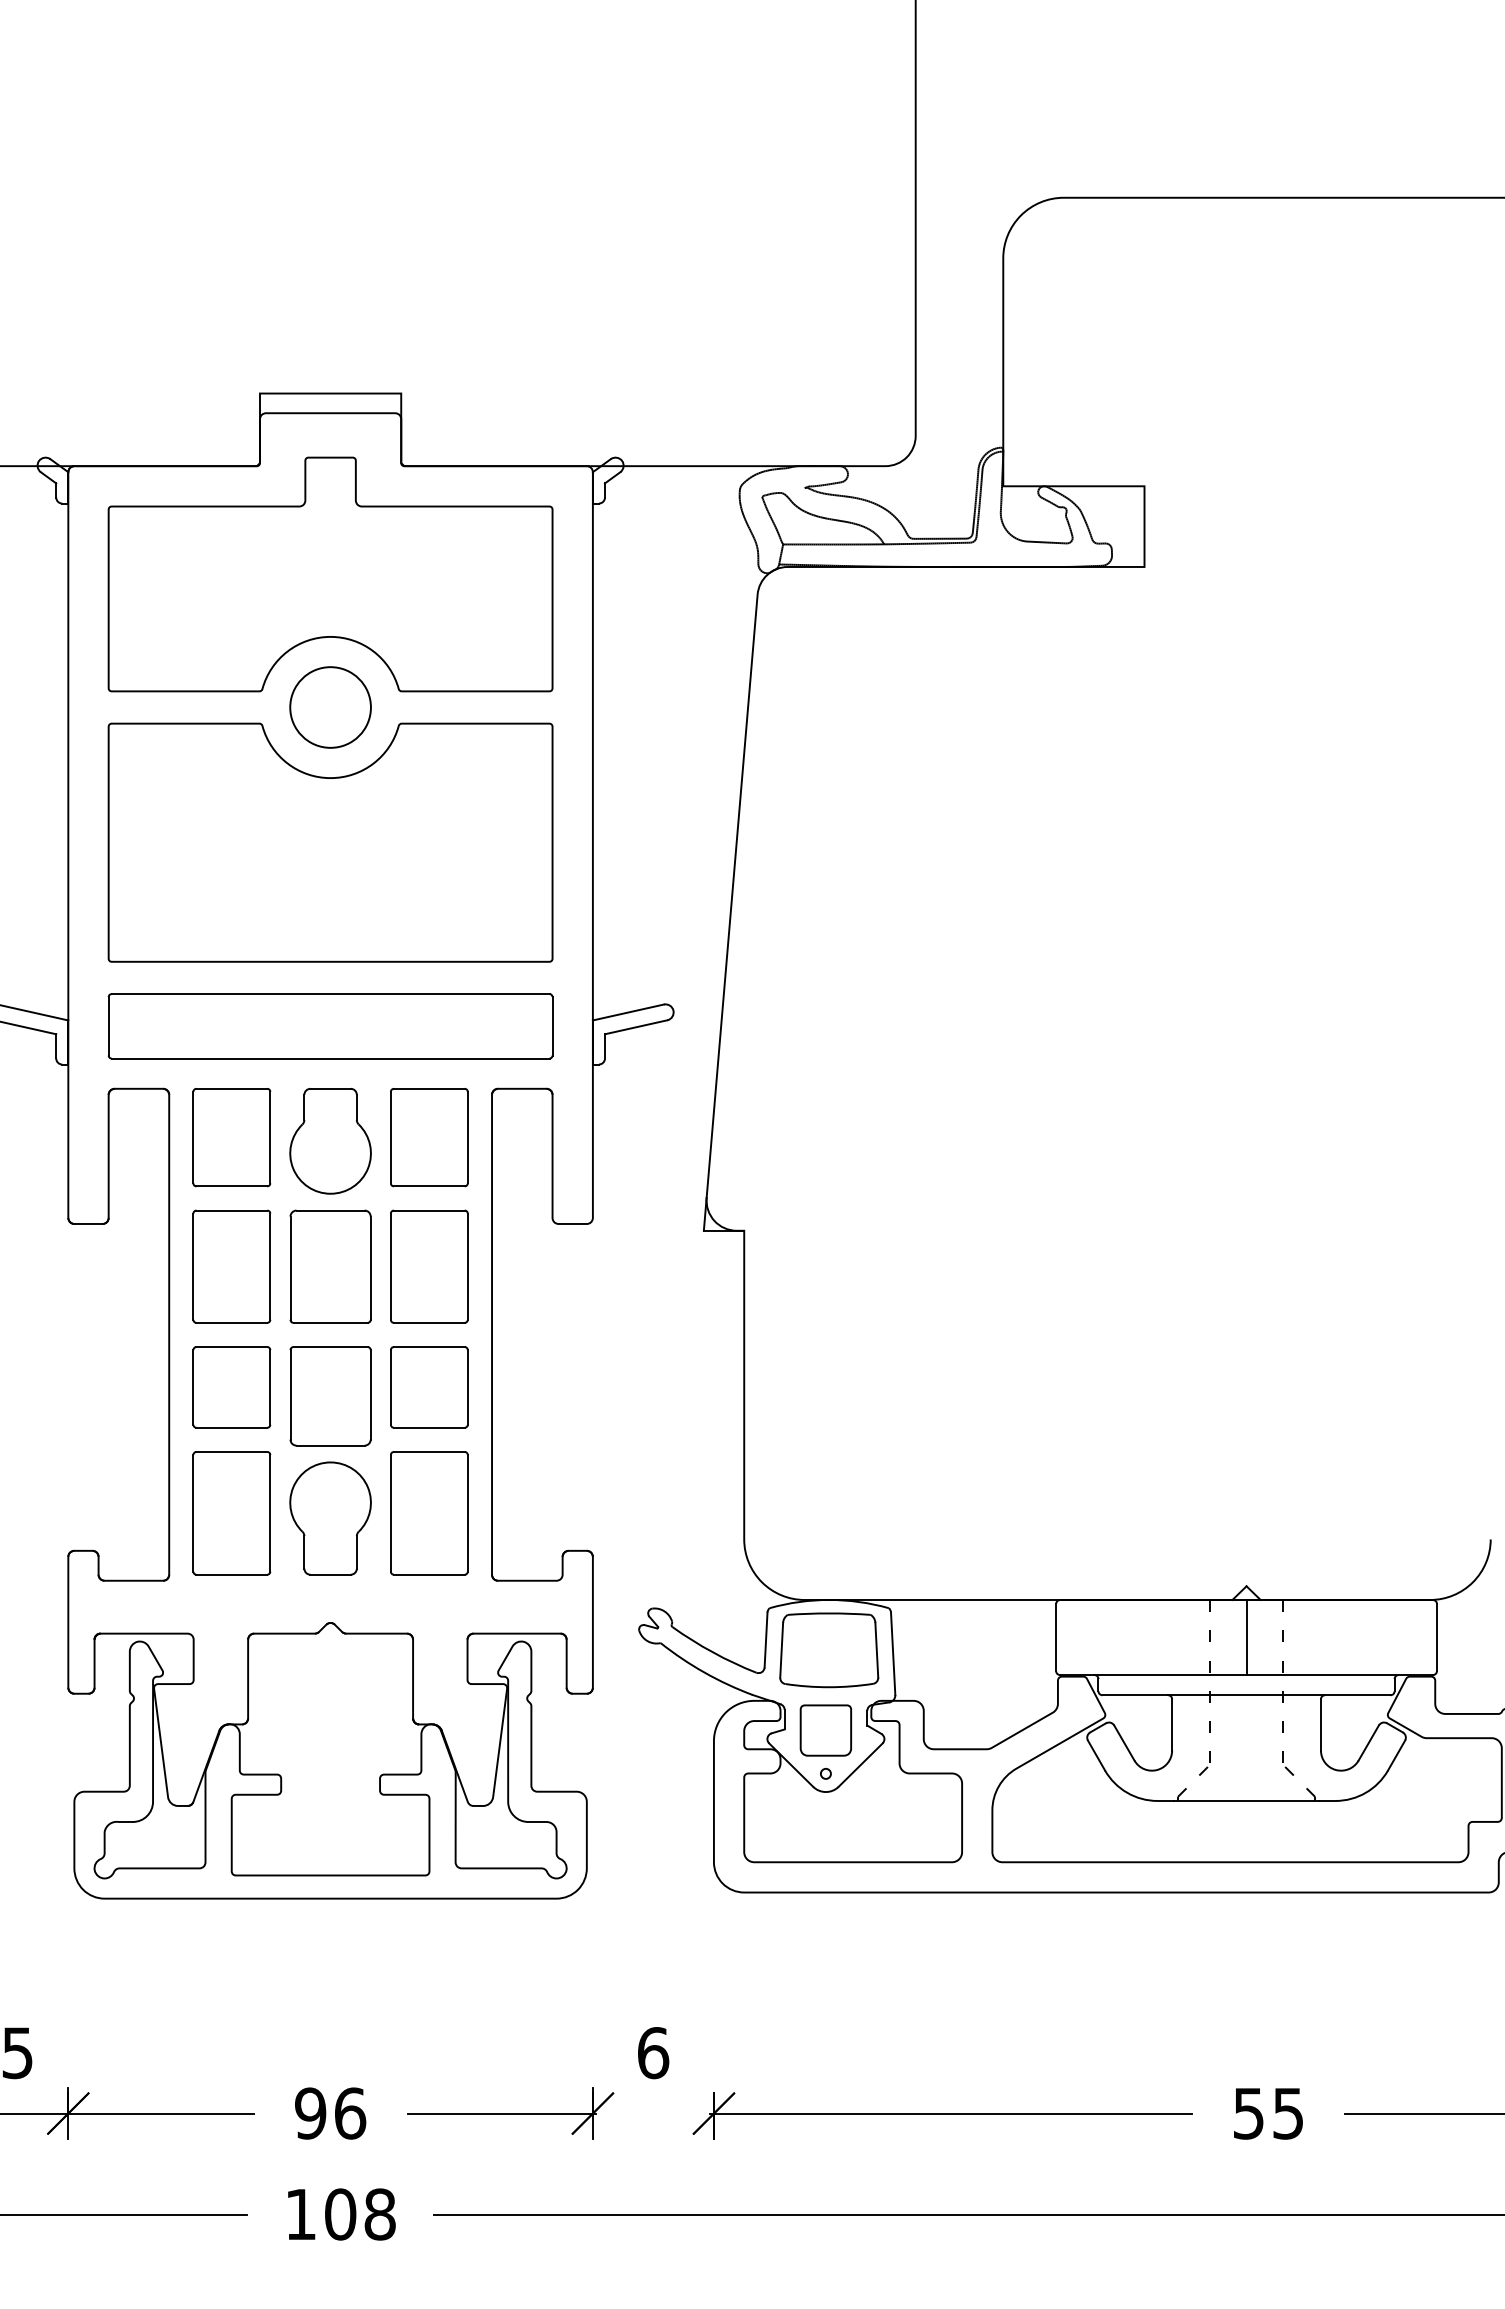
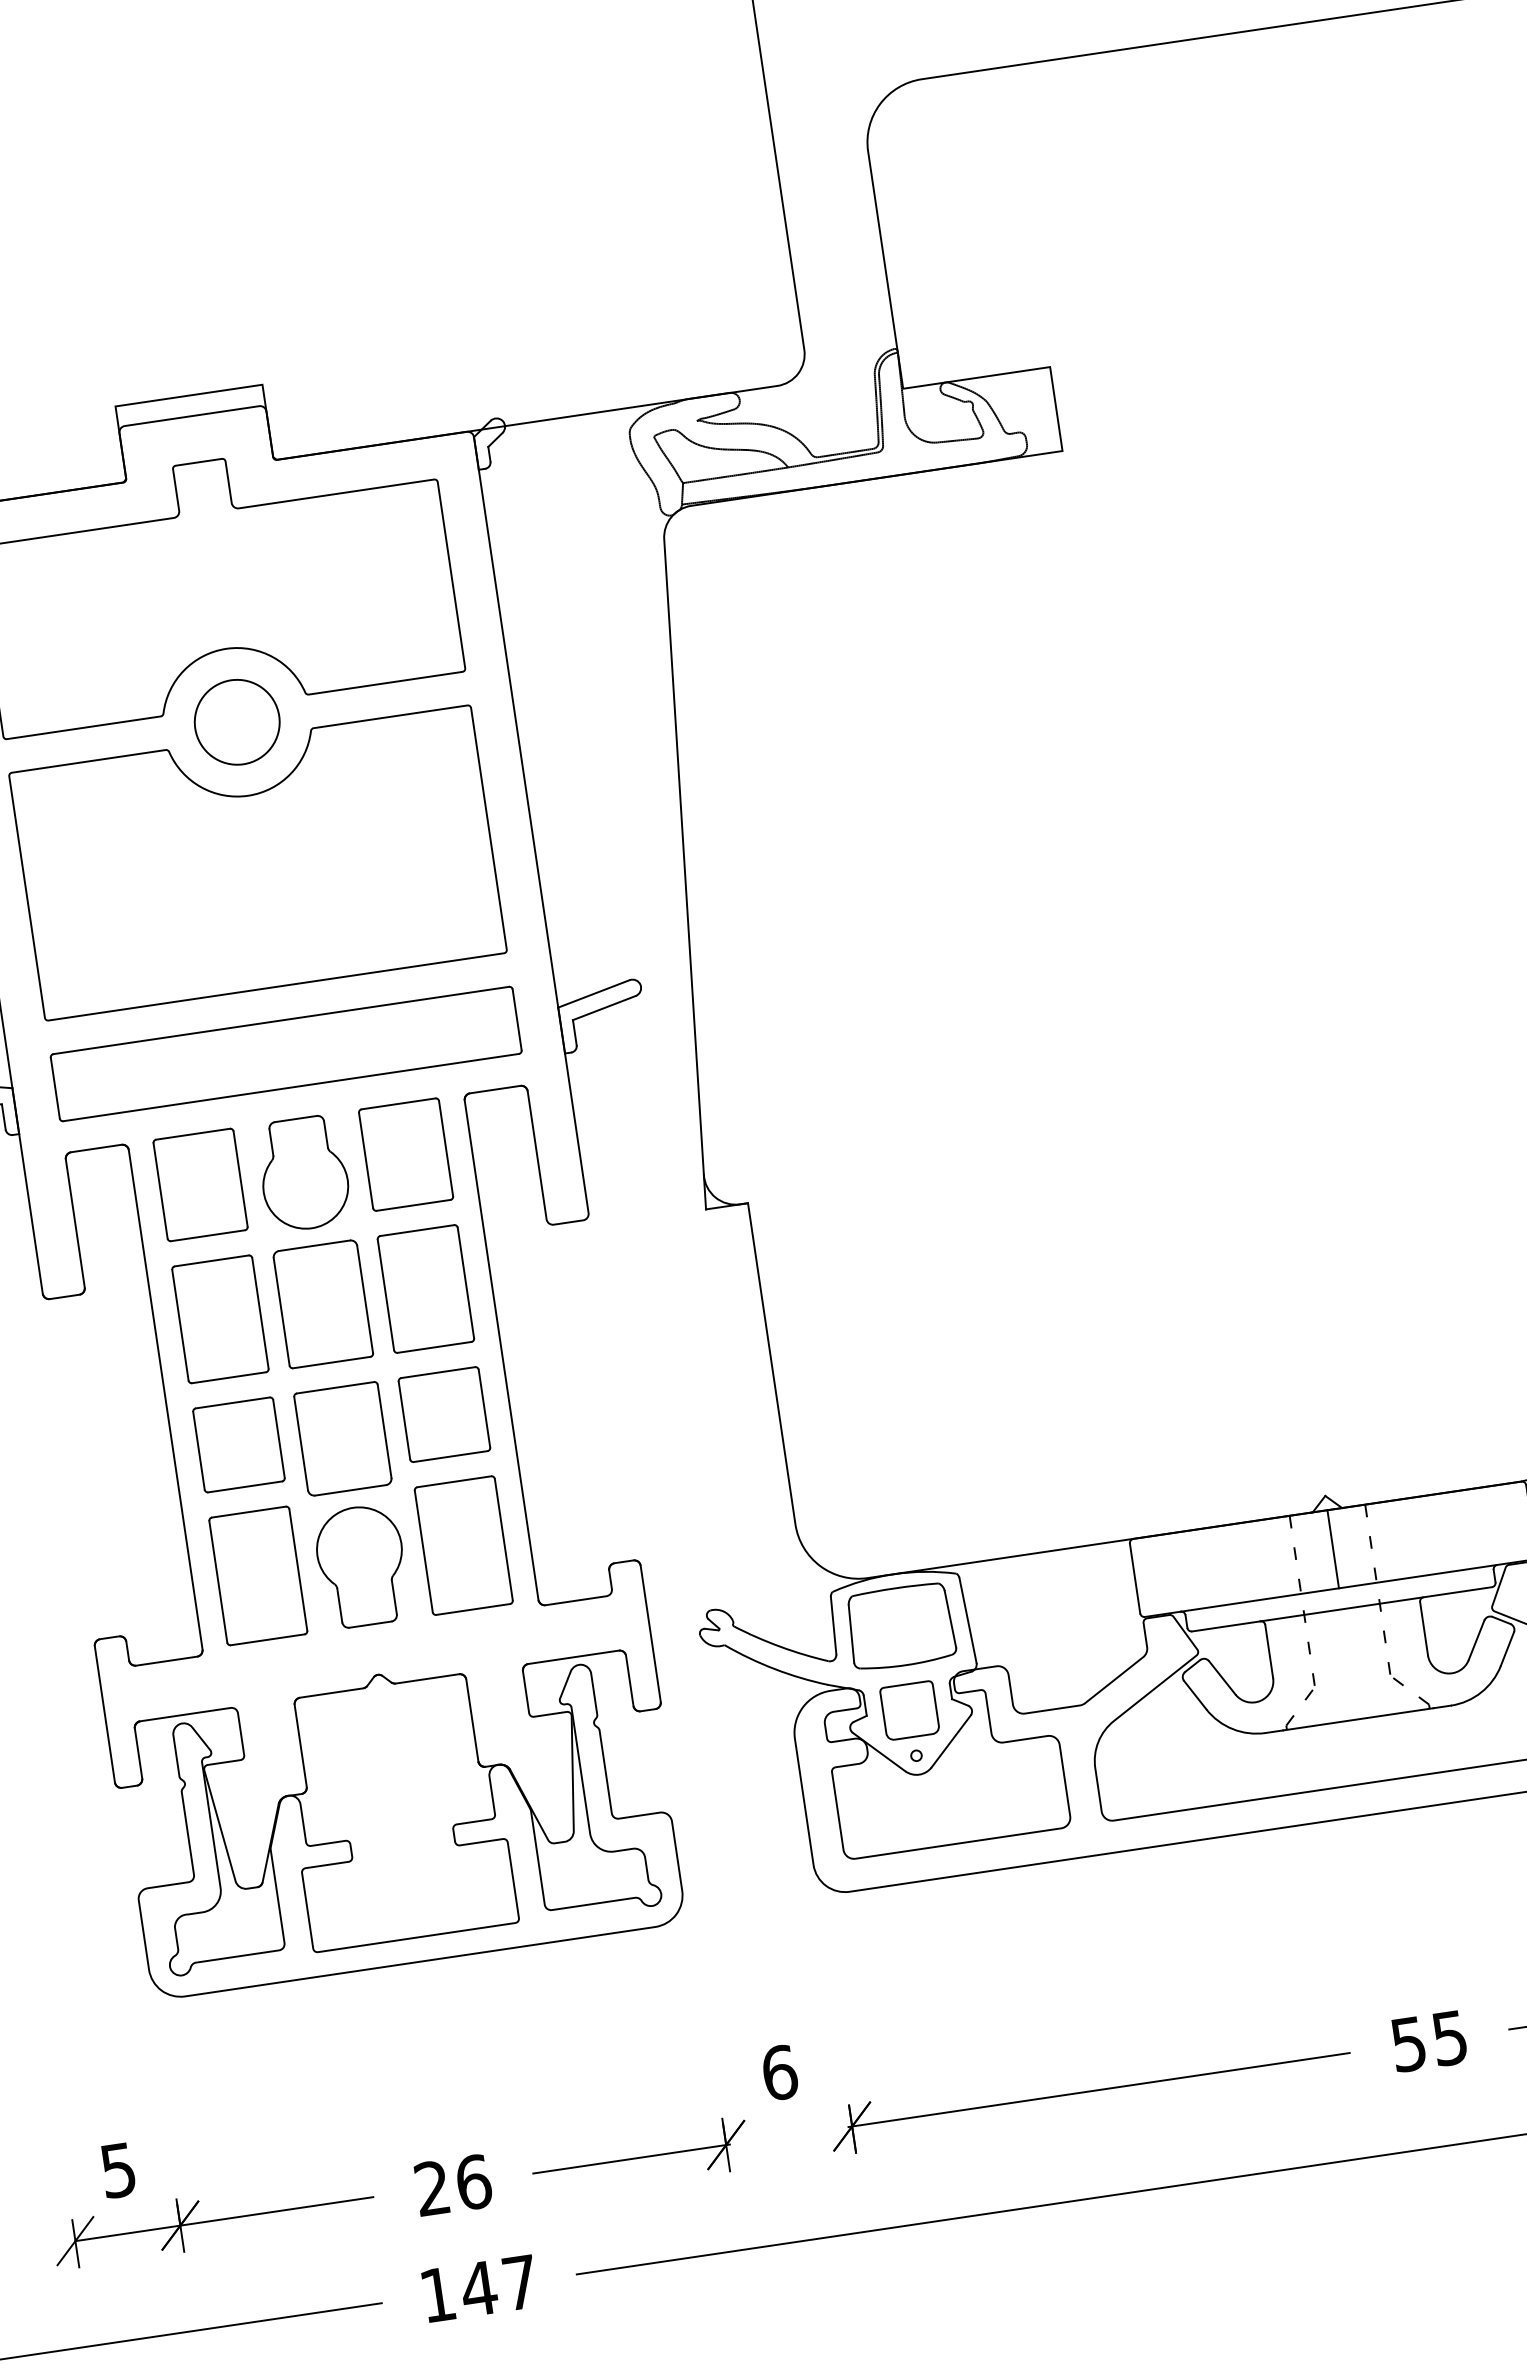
text: (310, 2113) -> (432, 2188), 96 -> 26
text: (359, 2214) -> (498, 2285), 108 -> 147

